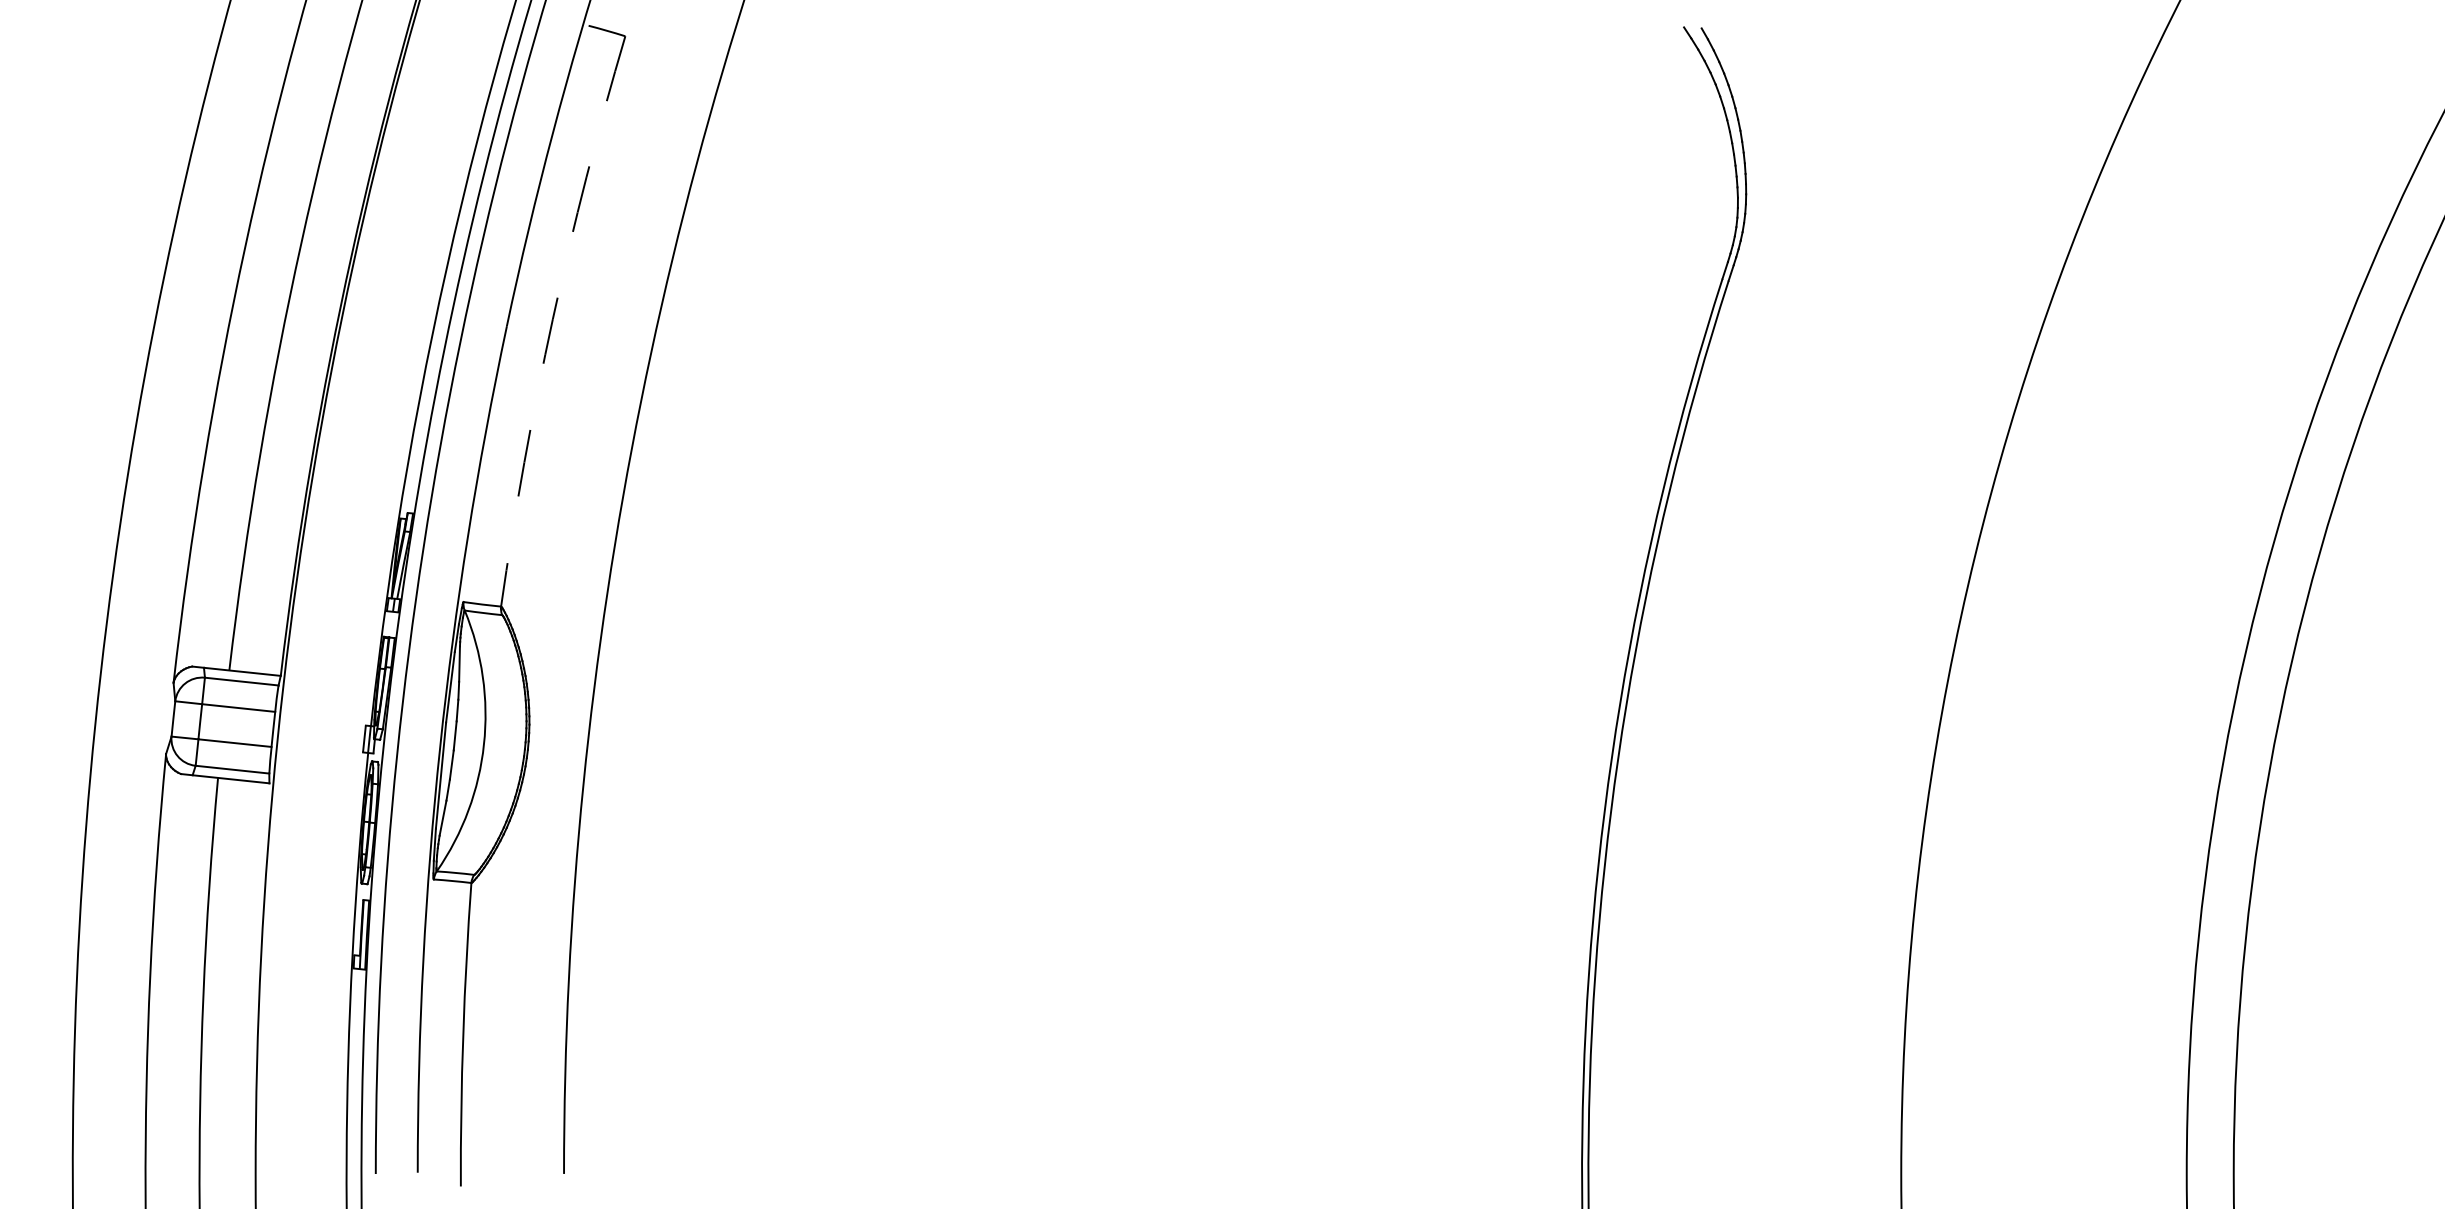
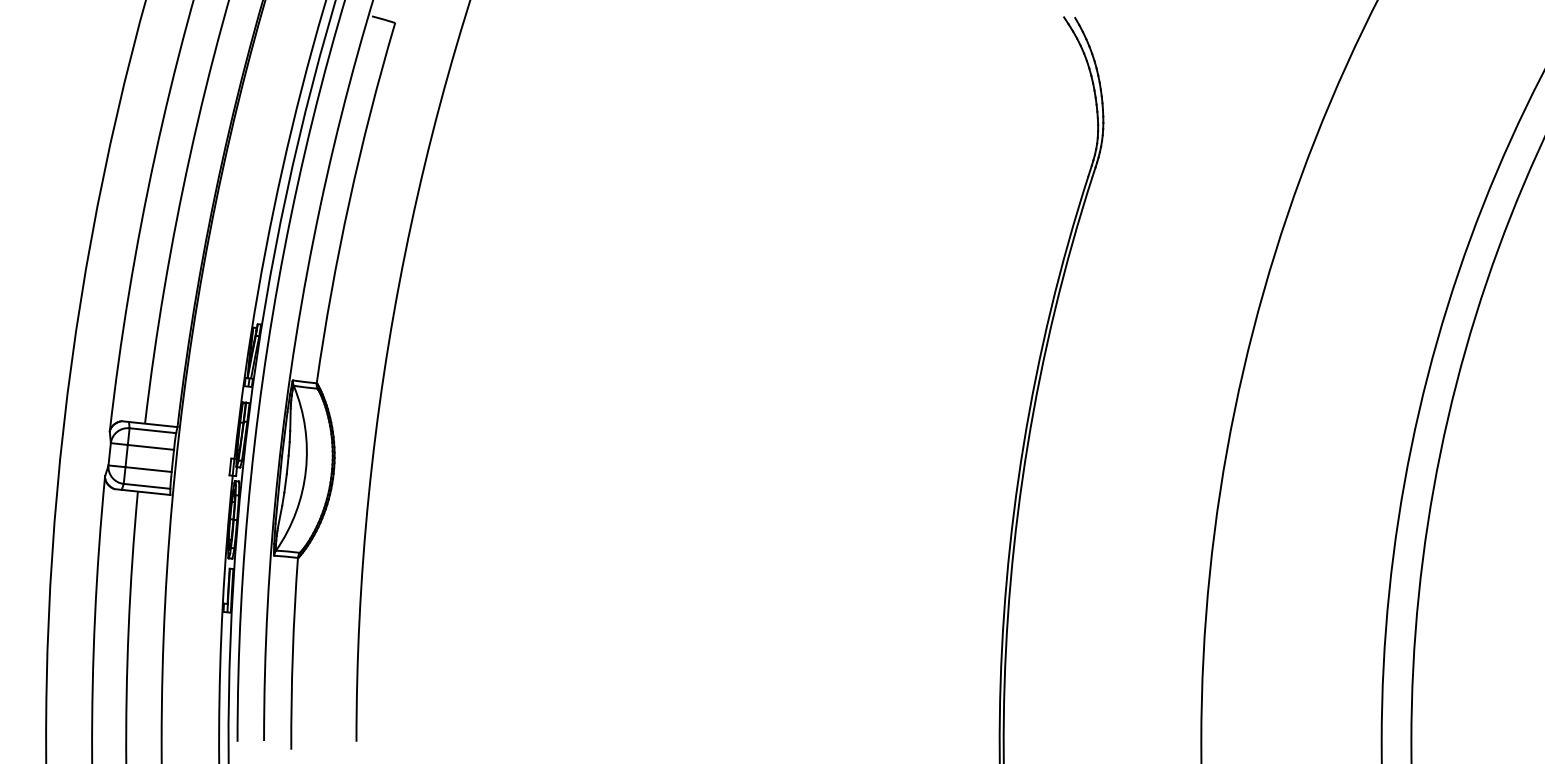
arc: (552, 318) -> (349, 201), dashed -> solid

